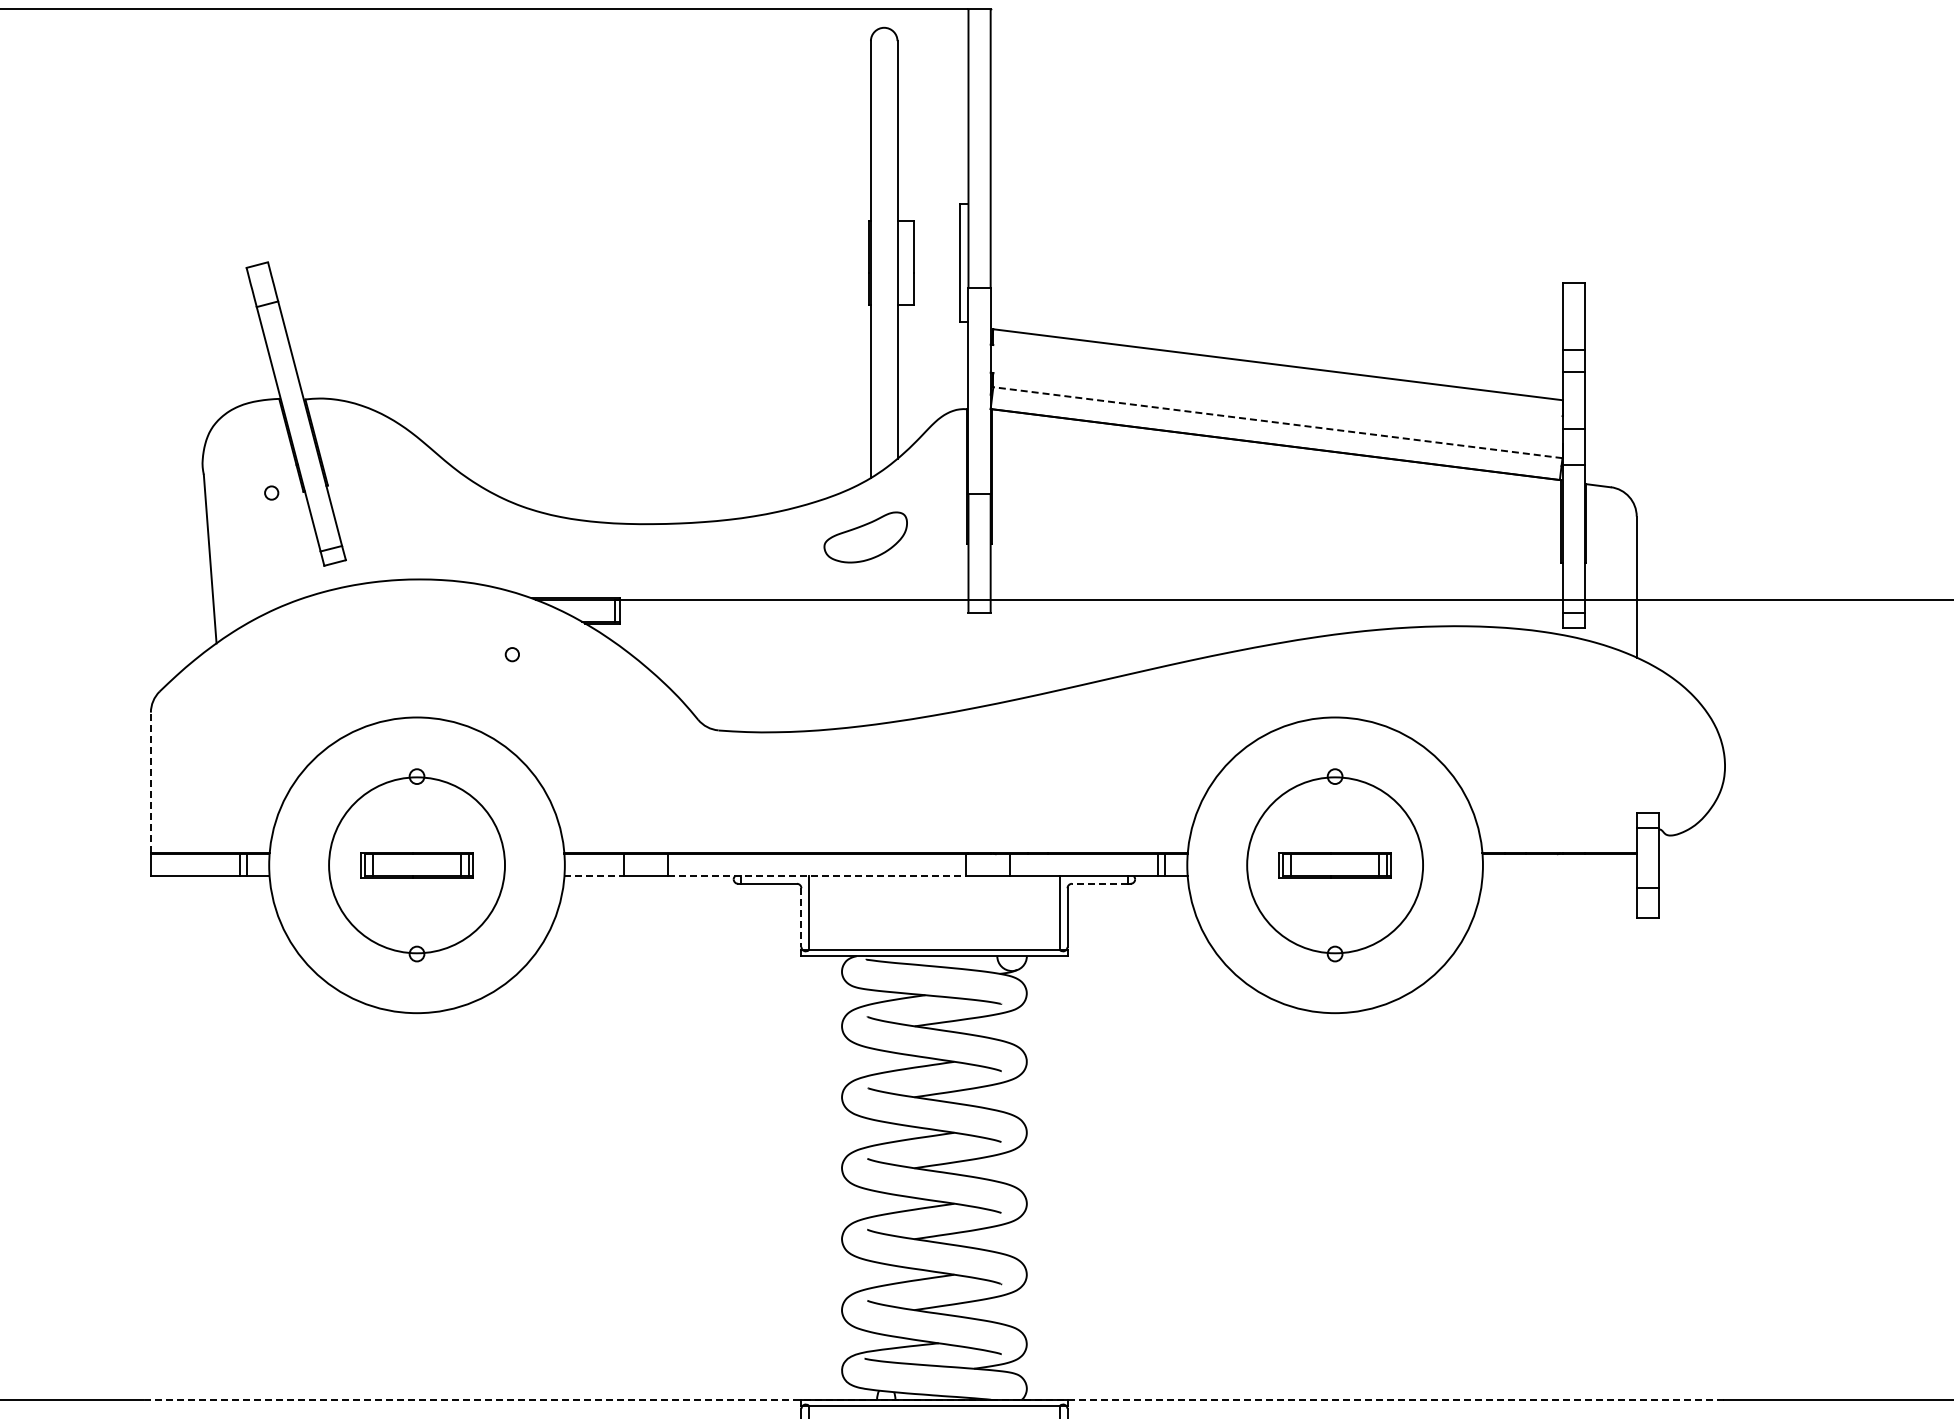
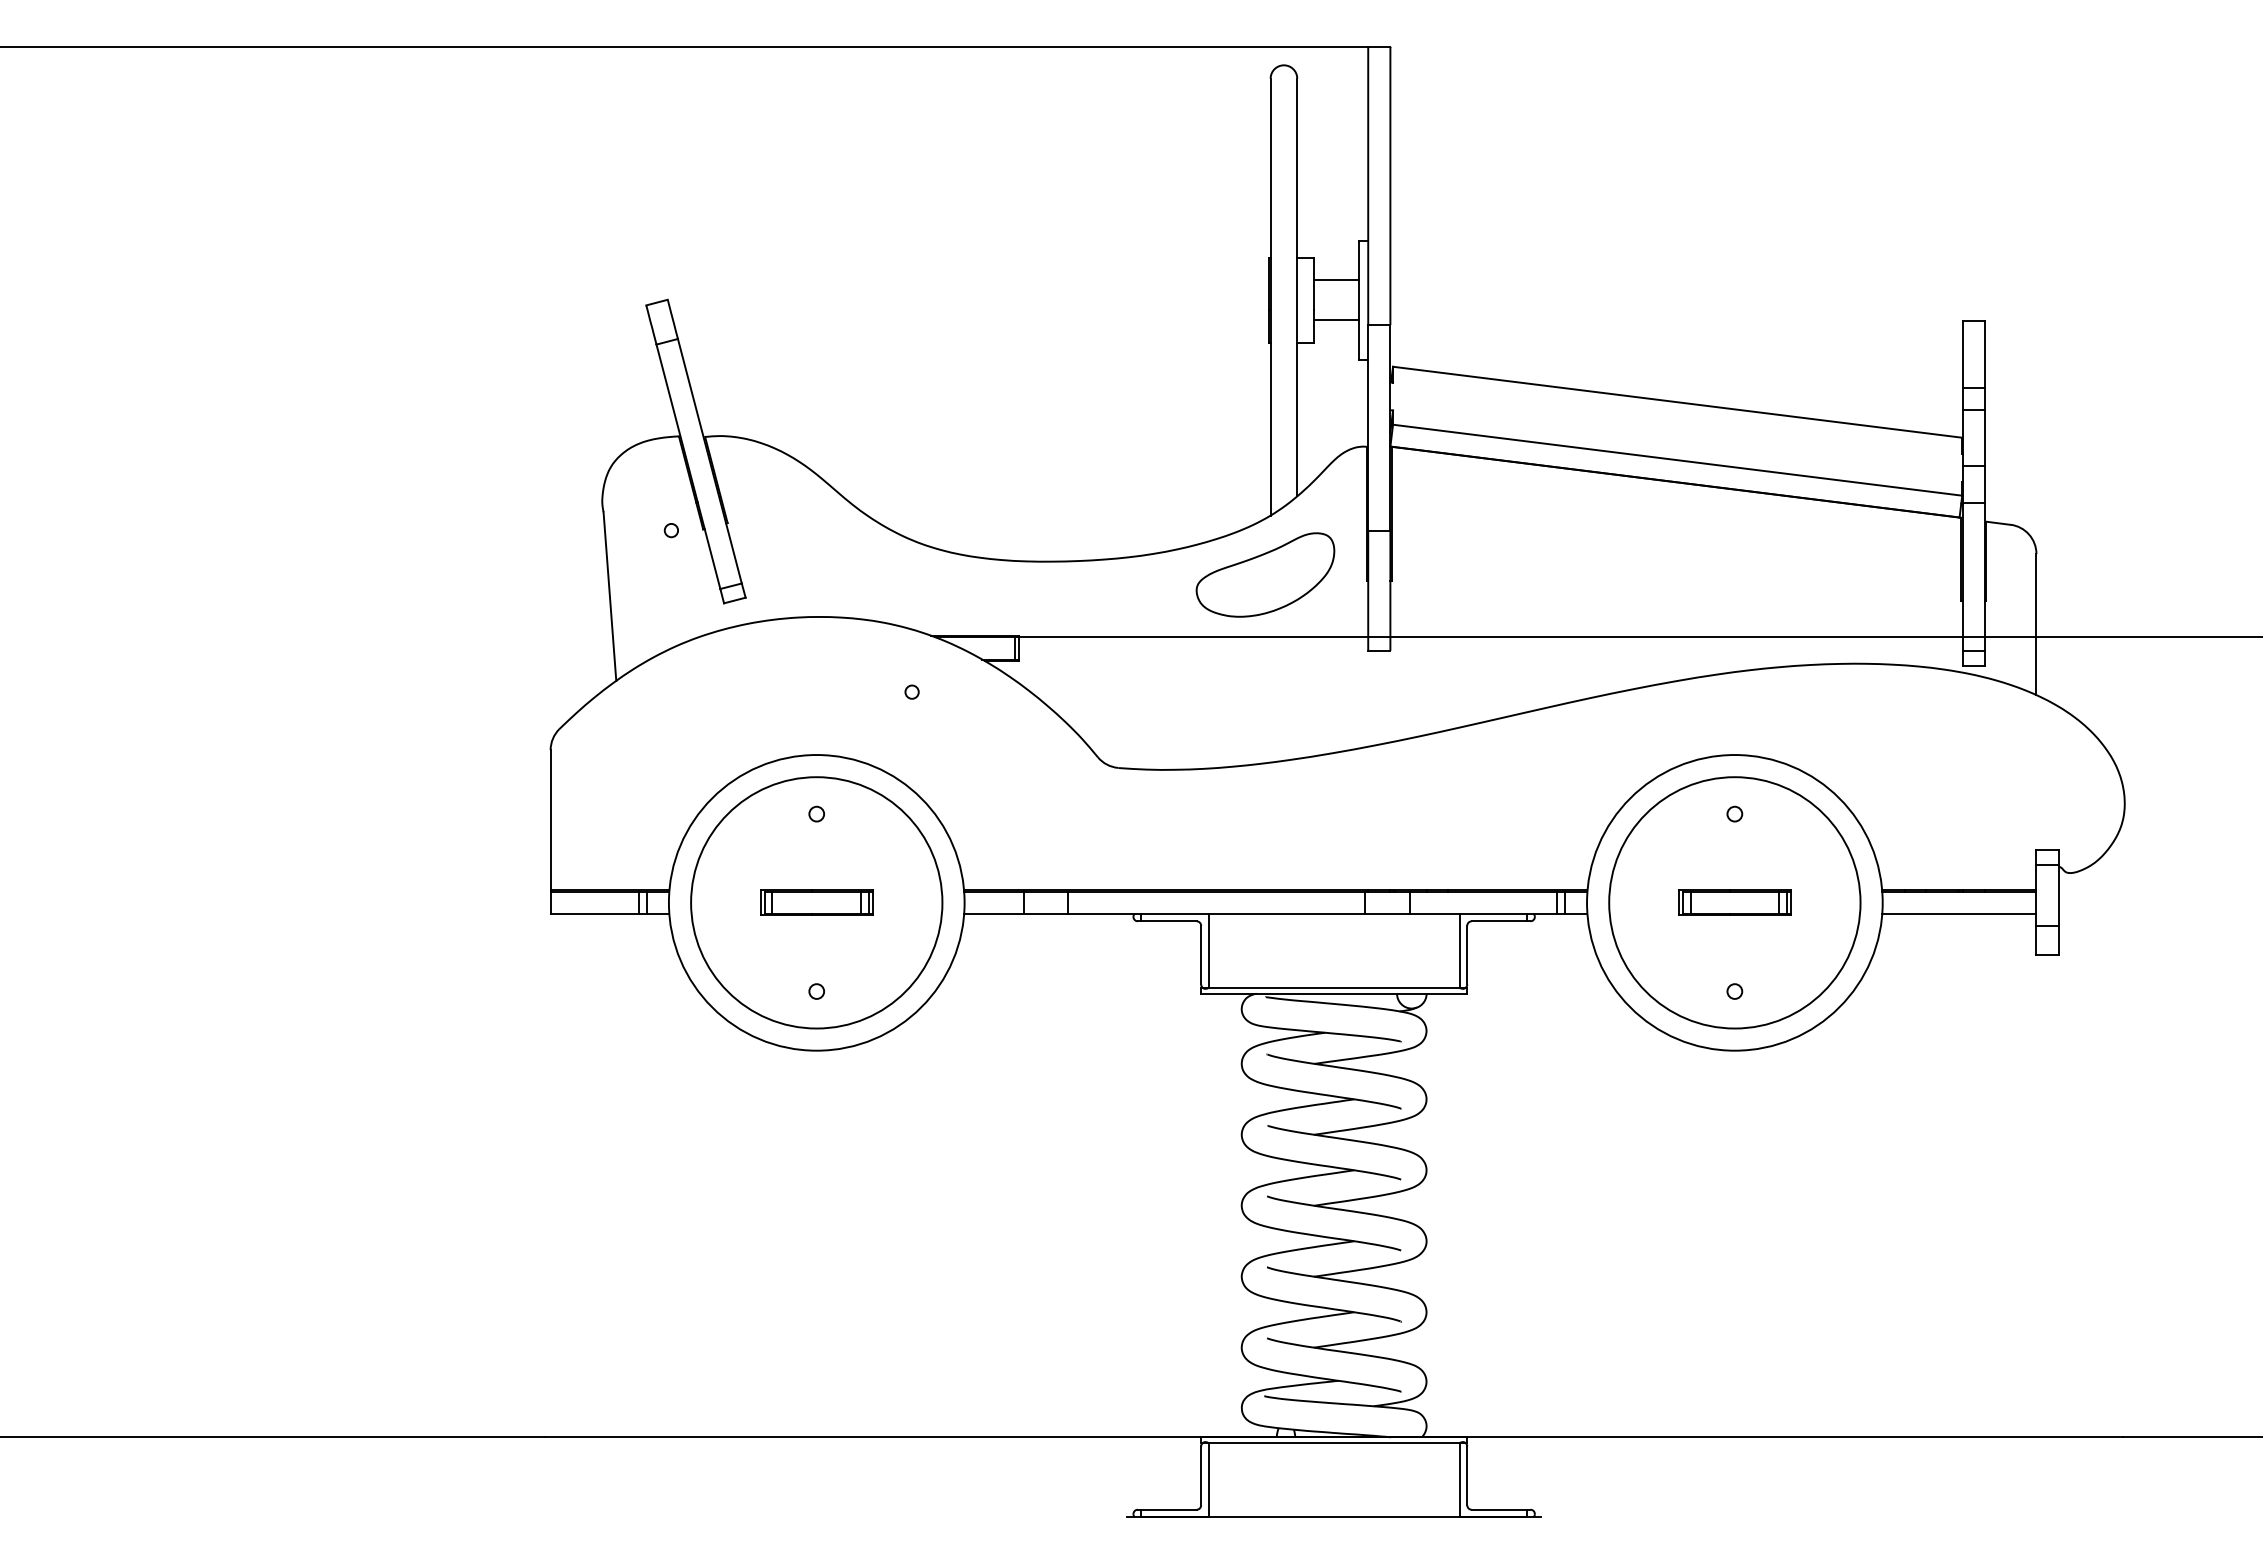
line: (936, 242) -> (1336, 280), added
line: (936, 282) -> (1336, 320), added
line: (1277, 422) -> (1677, 460), dashed -> solid
part: (865, 536) -> (1265, 574), size x1.67
line: (150, 781) -> (550, 819), dashed -> solid
circle: (416, 864) -> (816, 902), size x1.43
circle: (1334, 864) -> (1734, 902), size x1.43
line: (593, 875) -> (993, 913), dashed -> solid
line: (816, 875) -> (1216, 913), dashed -> solid
line: (1559, 875) -> (1959, 913), added
line: (1099, 883) -> (1499, 921), dashed -> solid
line: (801, 917) -> (1201, 955), dashed -> solid
line: (933, 1399) -> (1333, 1437), dashed -> solid

